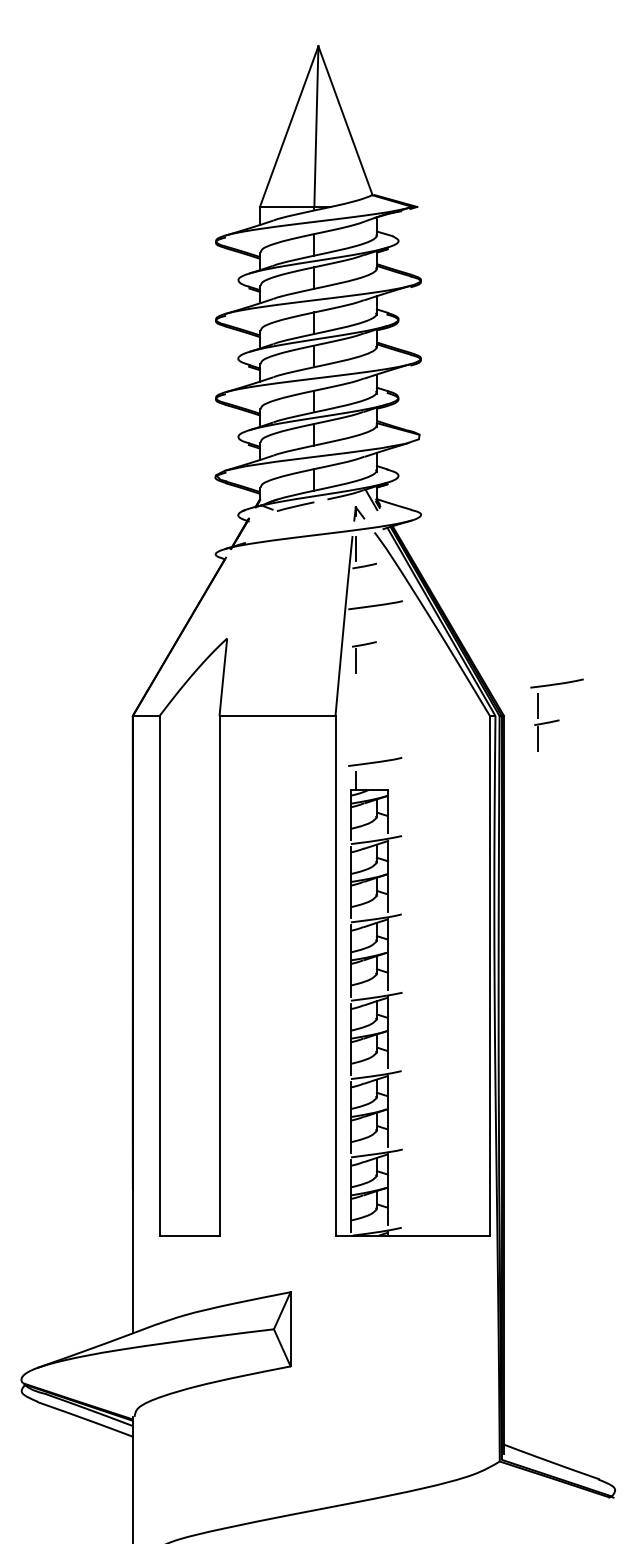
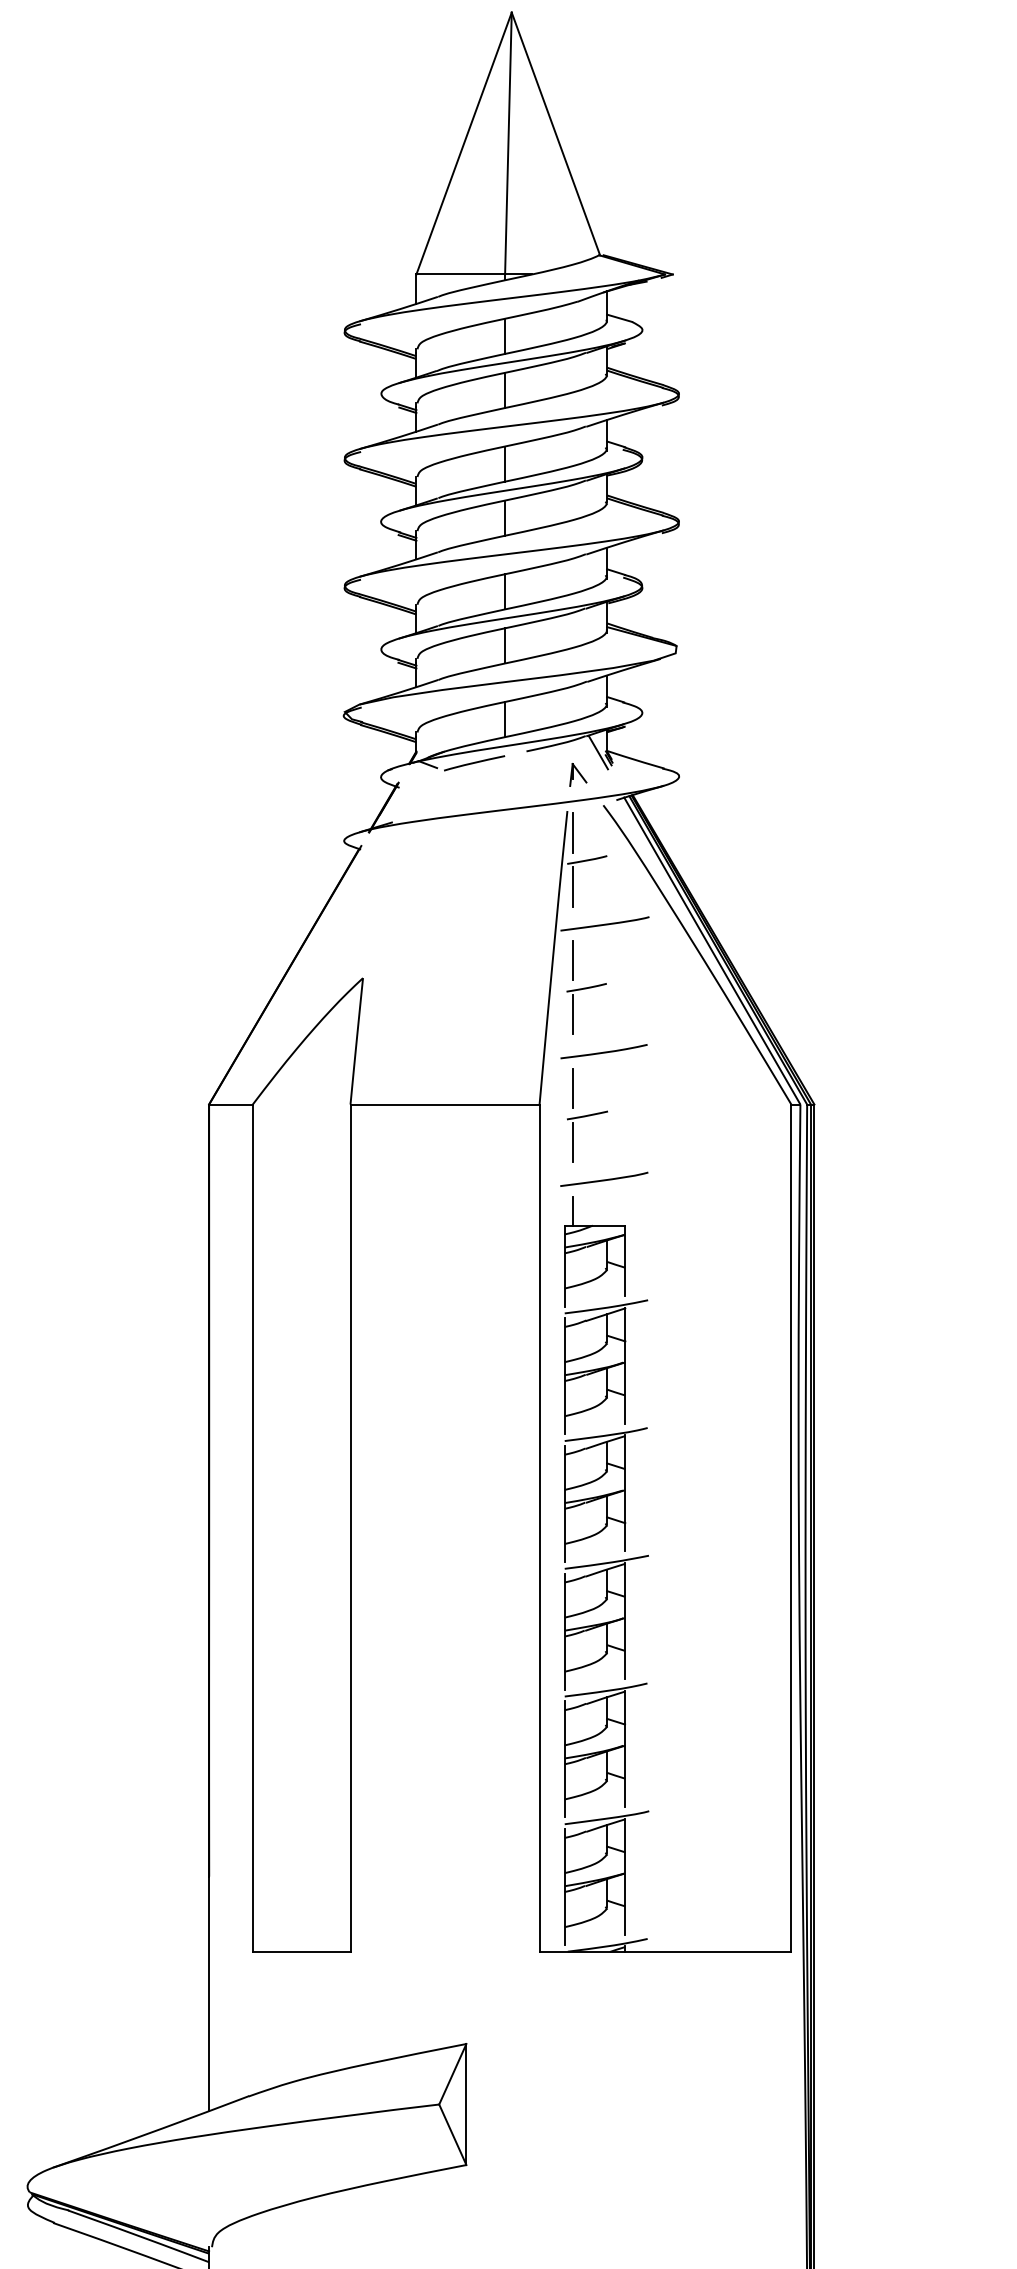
line: (355, 582) -> (572, 886), added
line: (355, 627) -> (572, 960), added
part: (556, 714) -> (603, 1102), moved

